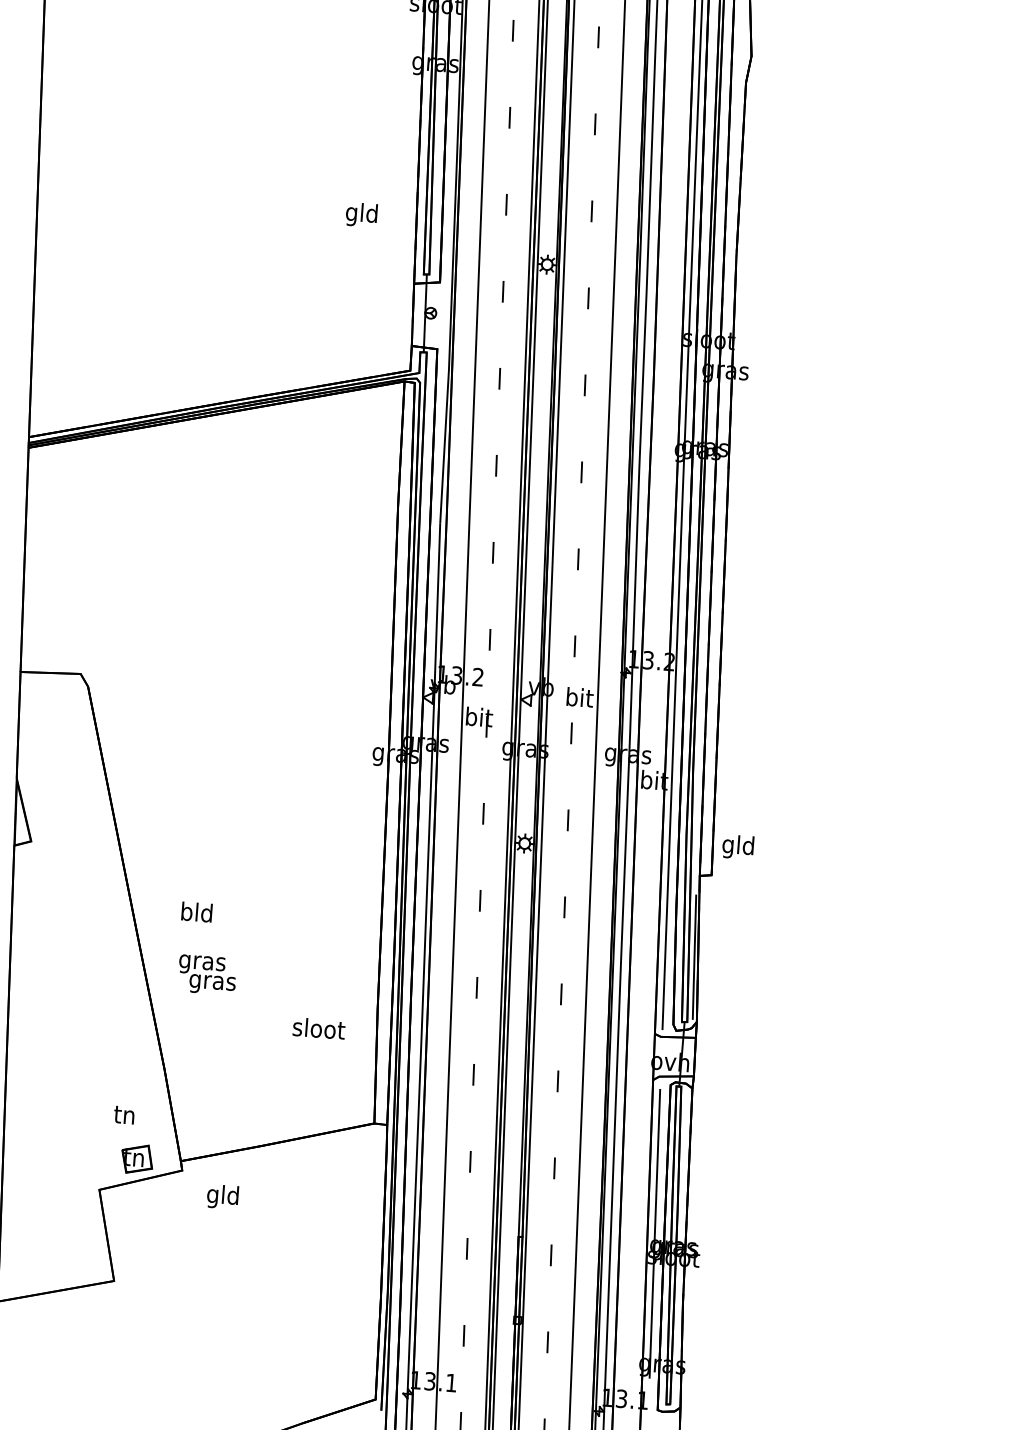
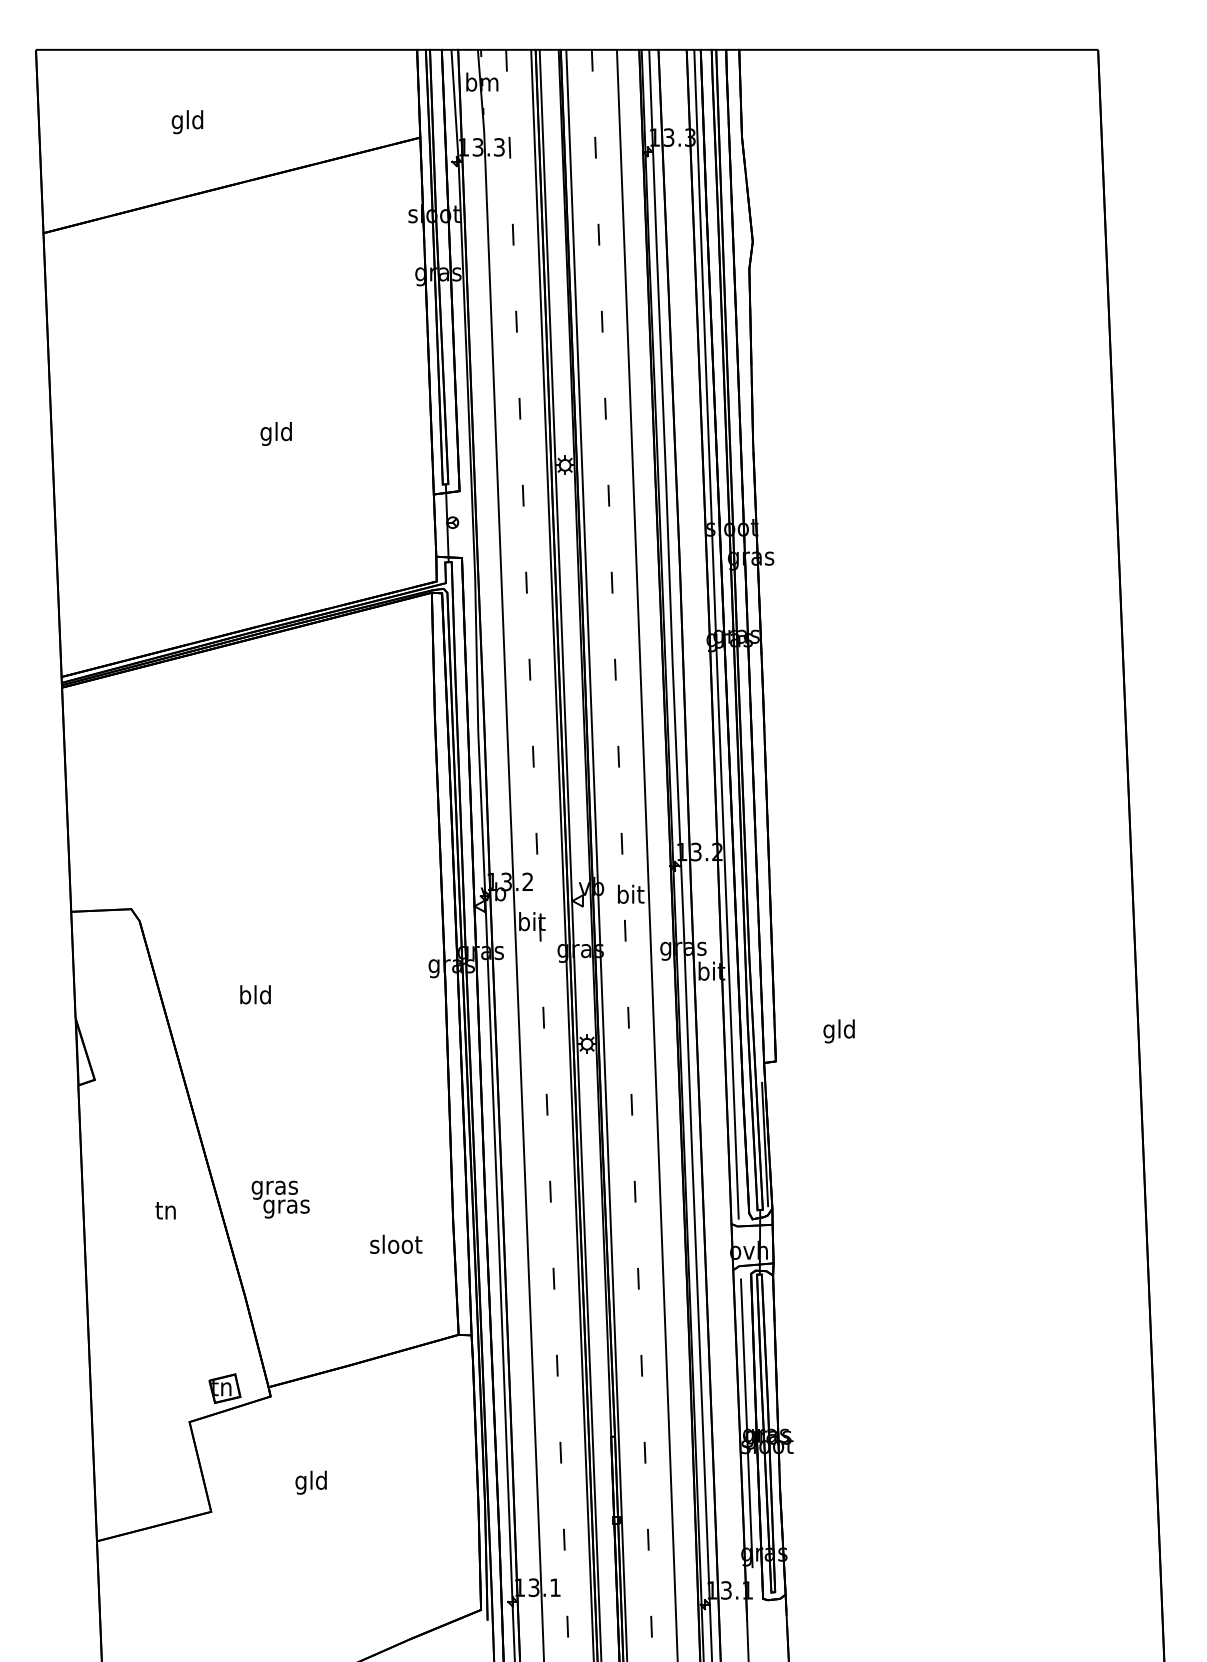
text: (360, 214) -> (275, 433), moved
text: (737, 847) -> (838, 1031), moved
text: (196, 911) -> (255, 994), moved
text: (124, 1114) -> (165, 1210), moved
text: (222, 1196) -> (310, 1482), moved

